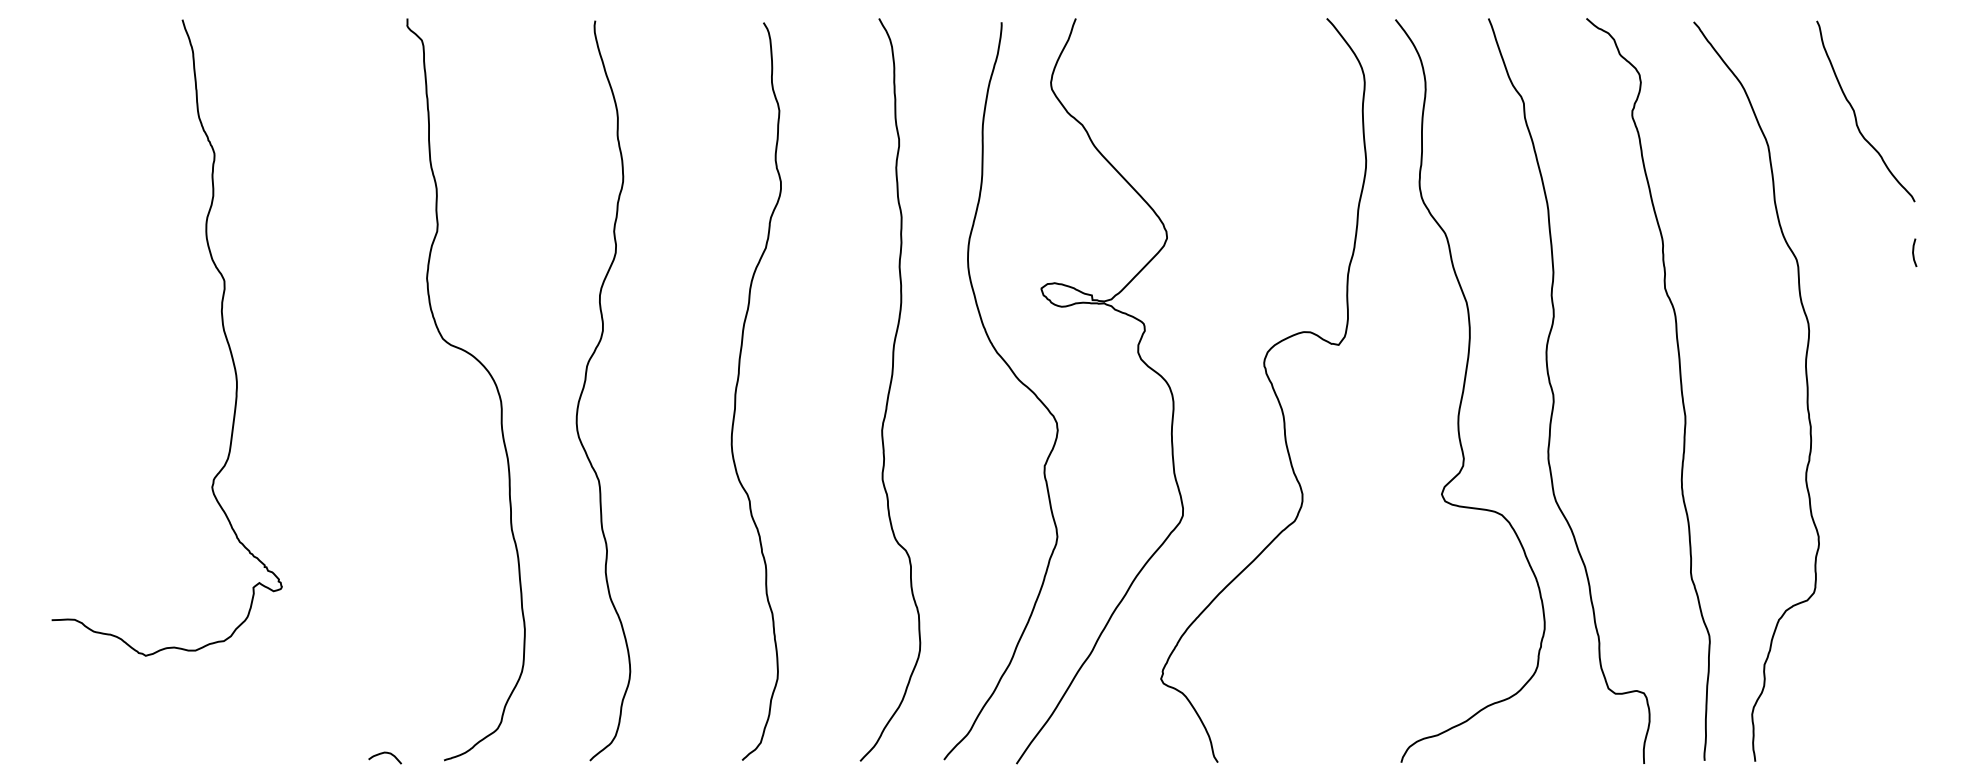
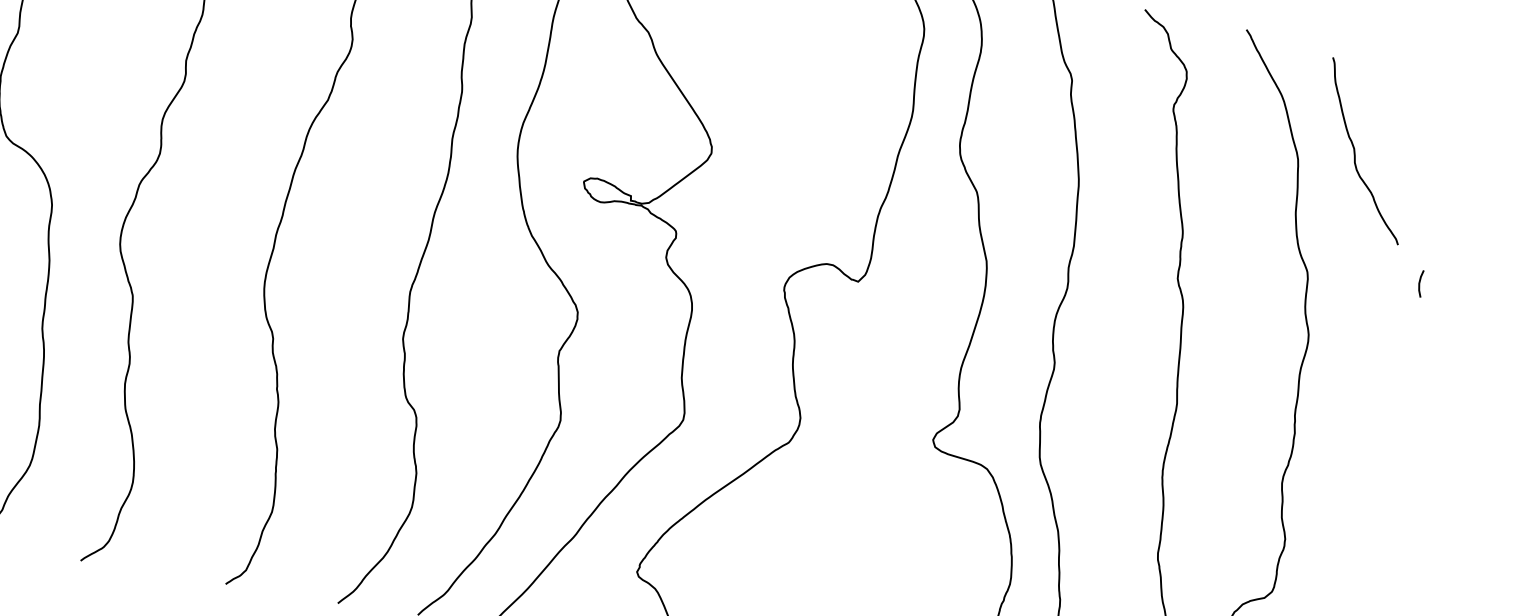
curve: (1855, 112) -> (1355, 150), moved

